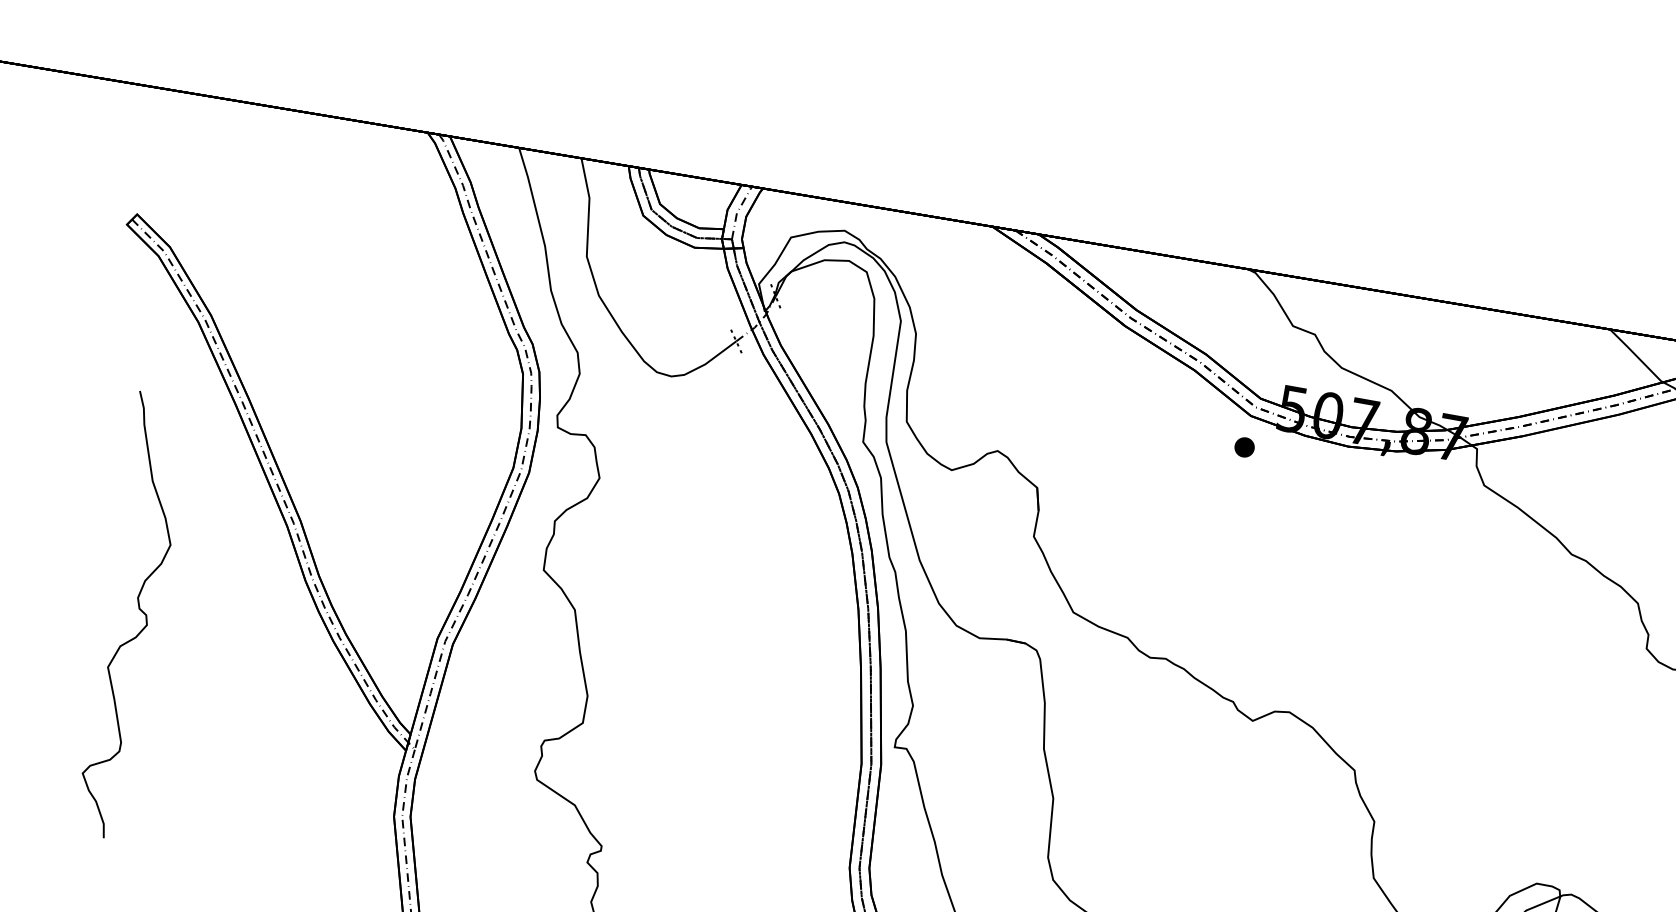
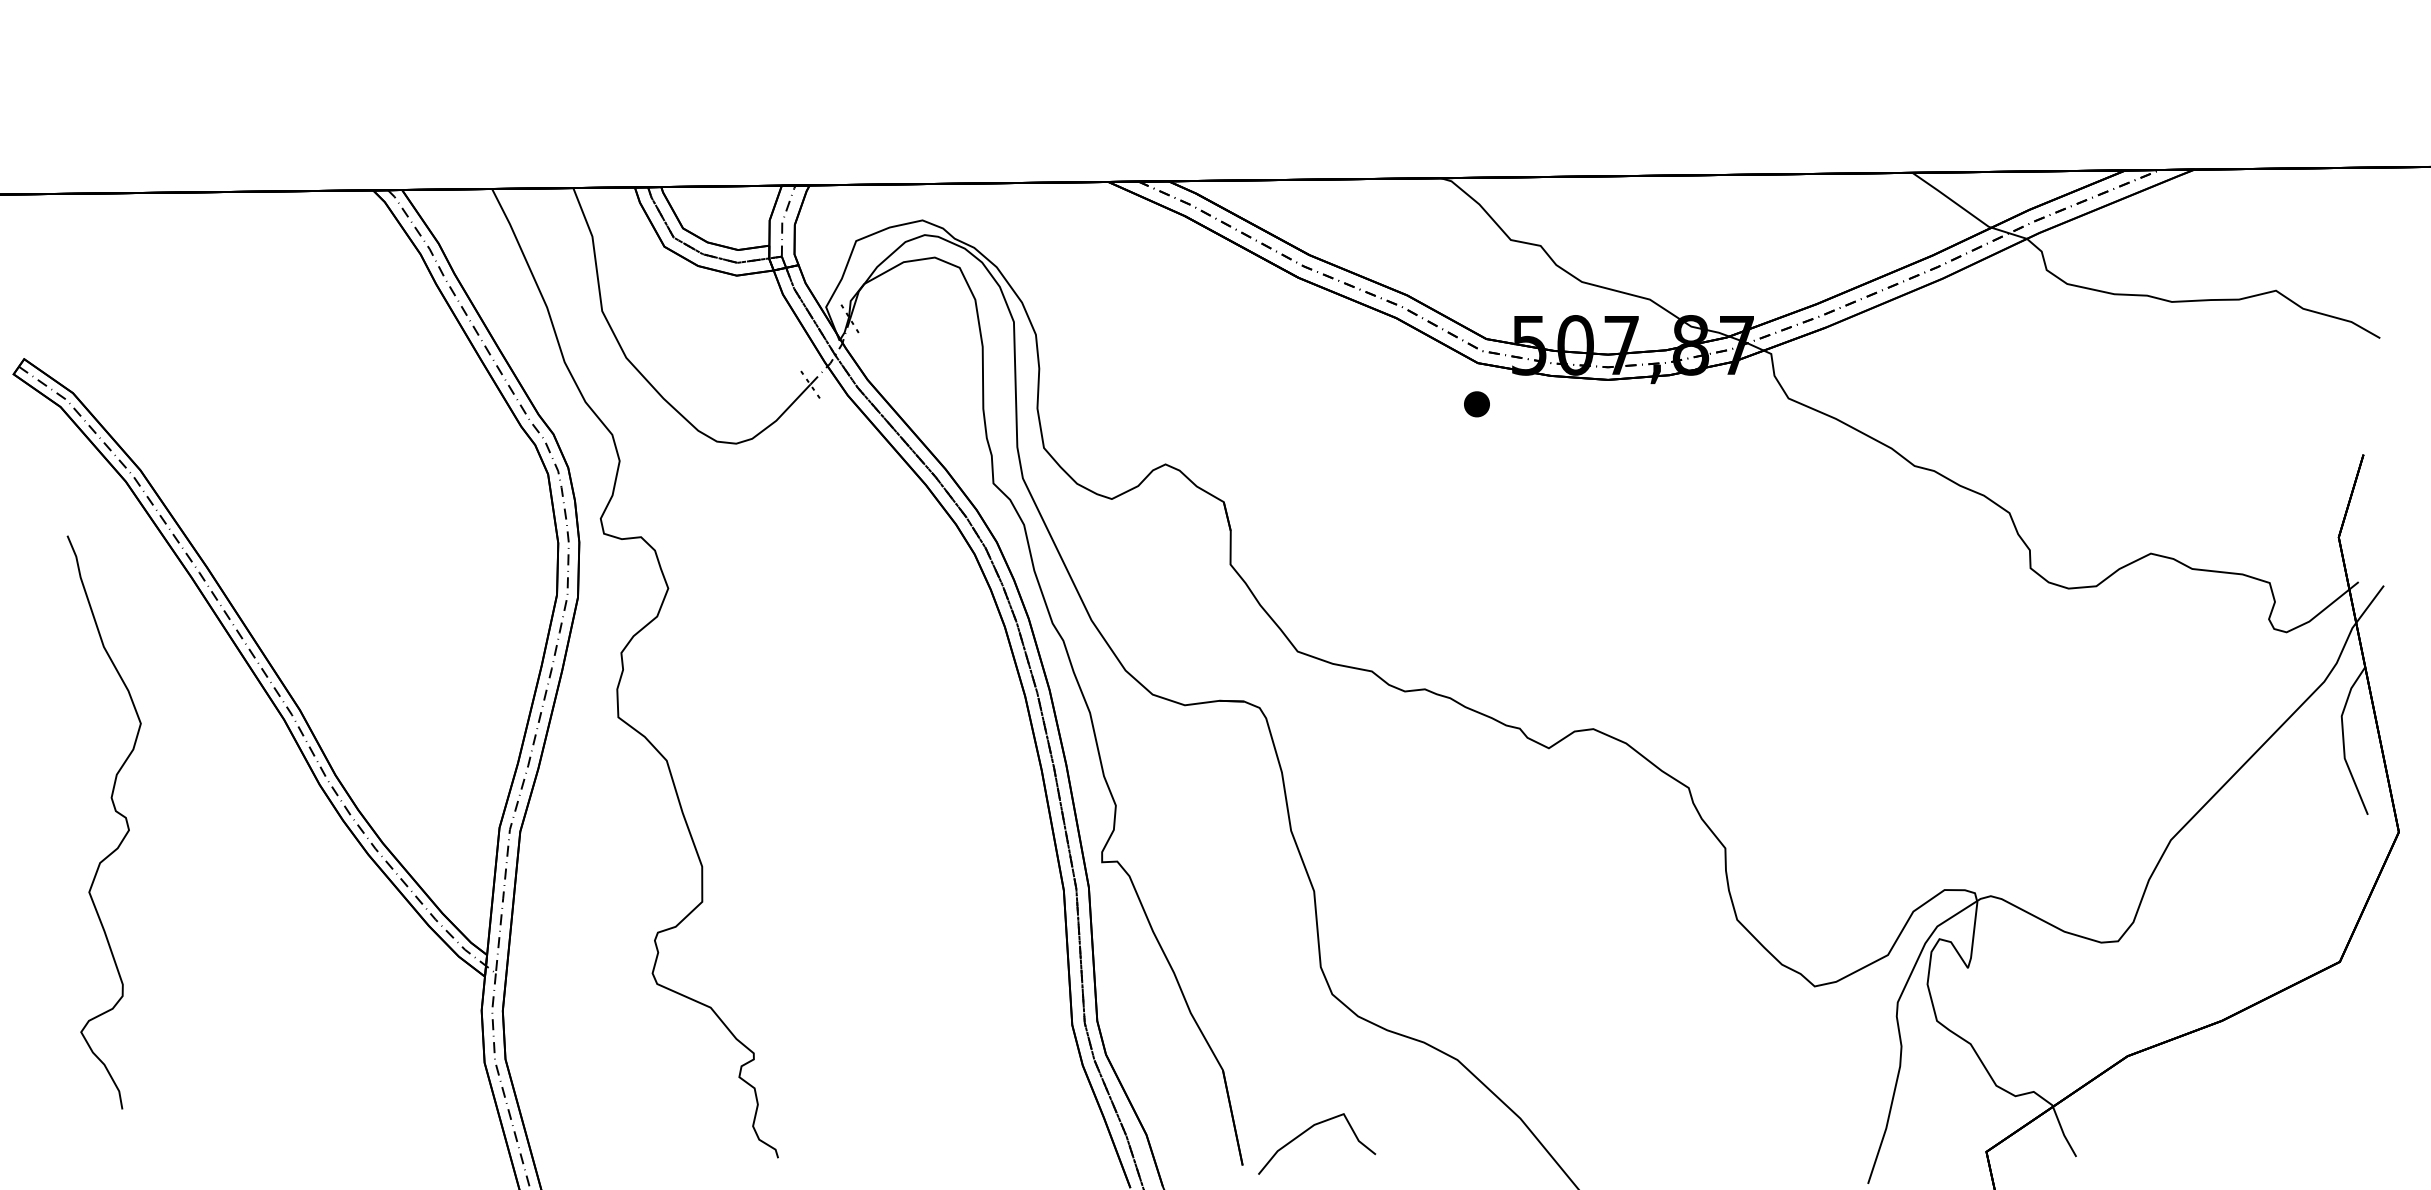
curve: (138, 608) -> (114, 810), moved

